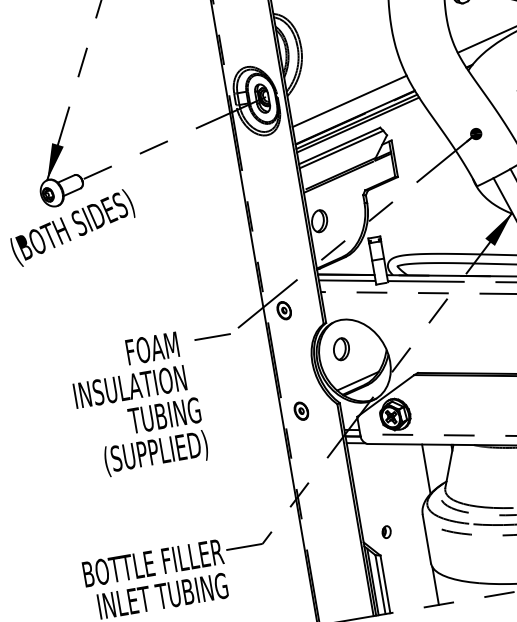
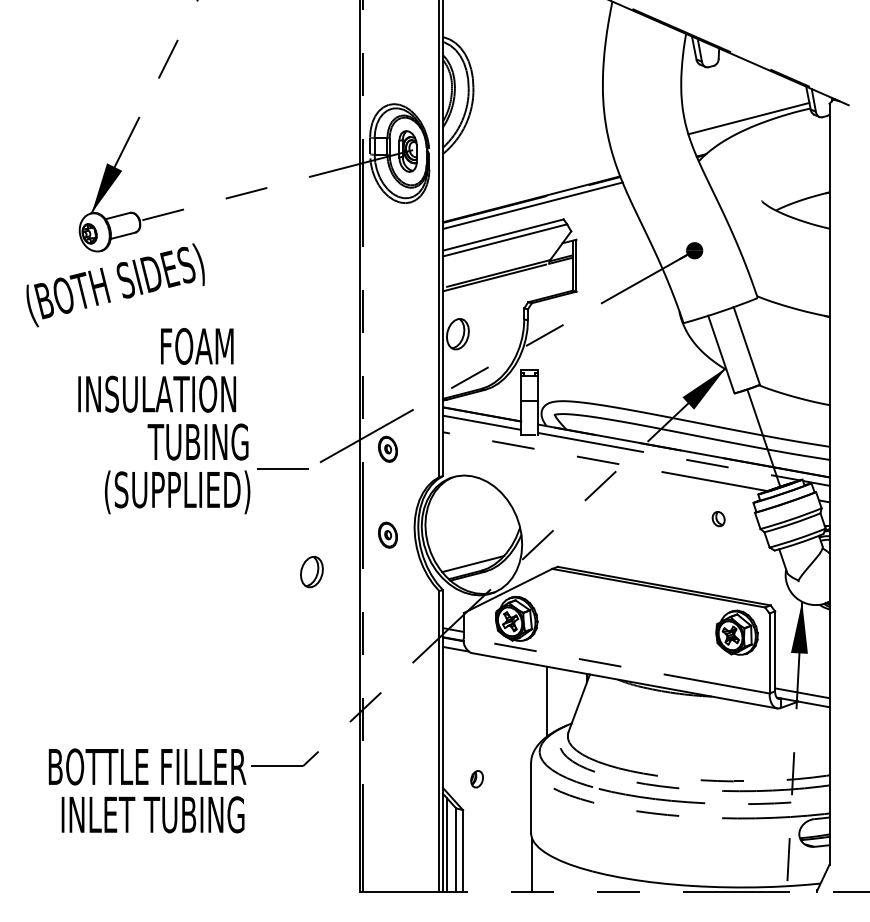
line: (349, 101) -> (527, 175), removed
line: (357, 125) -> (533, 210), removed
part: (341, 349) -> (311, 572), moved
text: (138, 405) -> (164, 421), moved
part: (301, 410) -> (387, 534), moved

